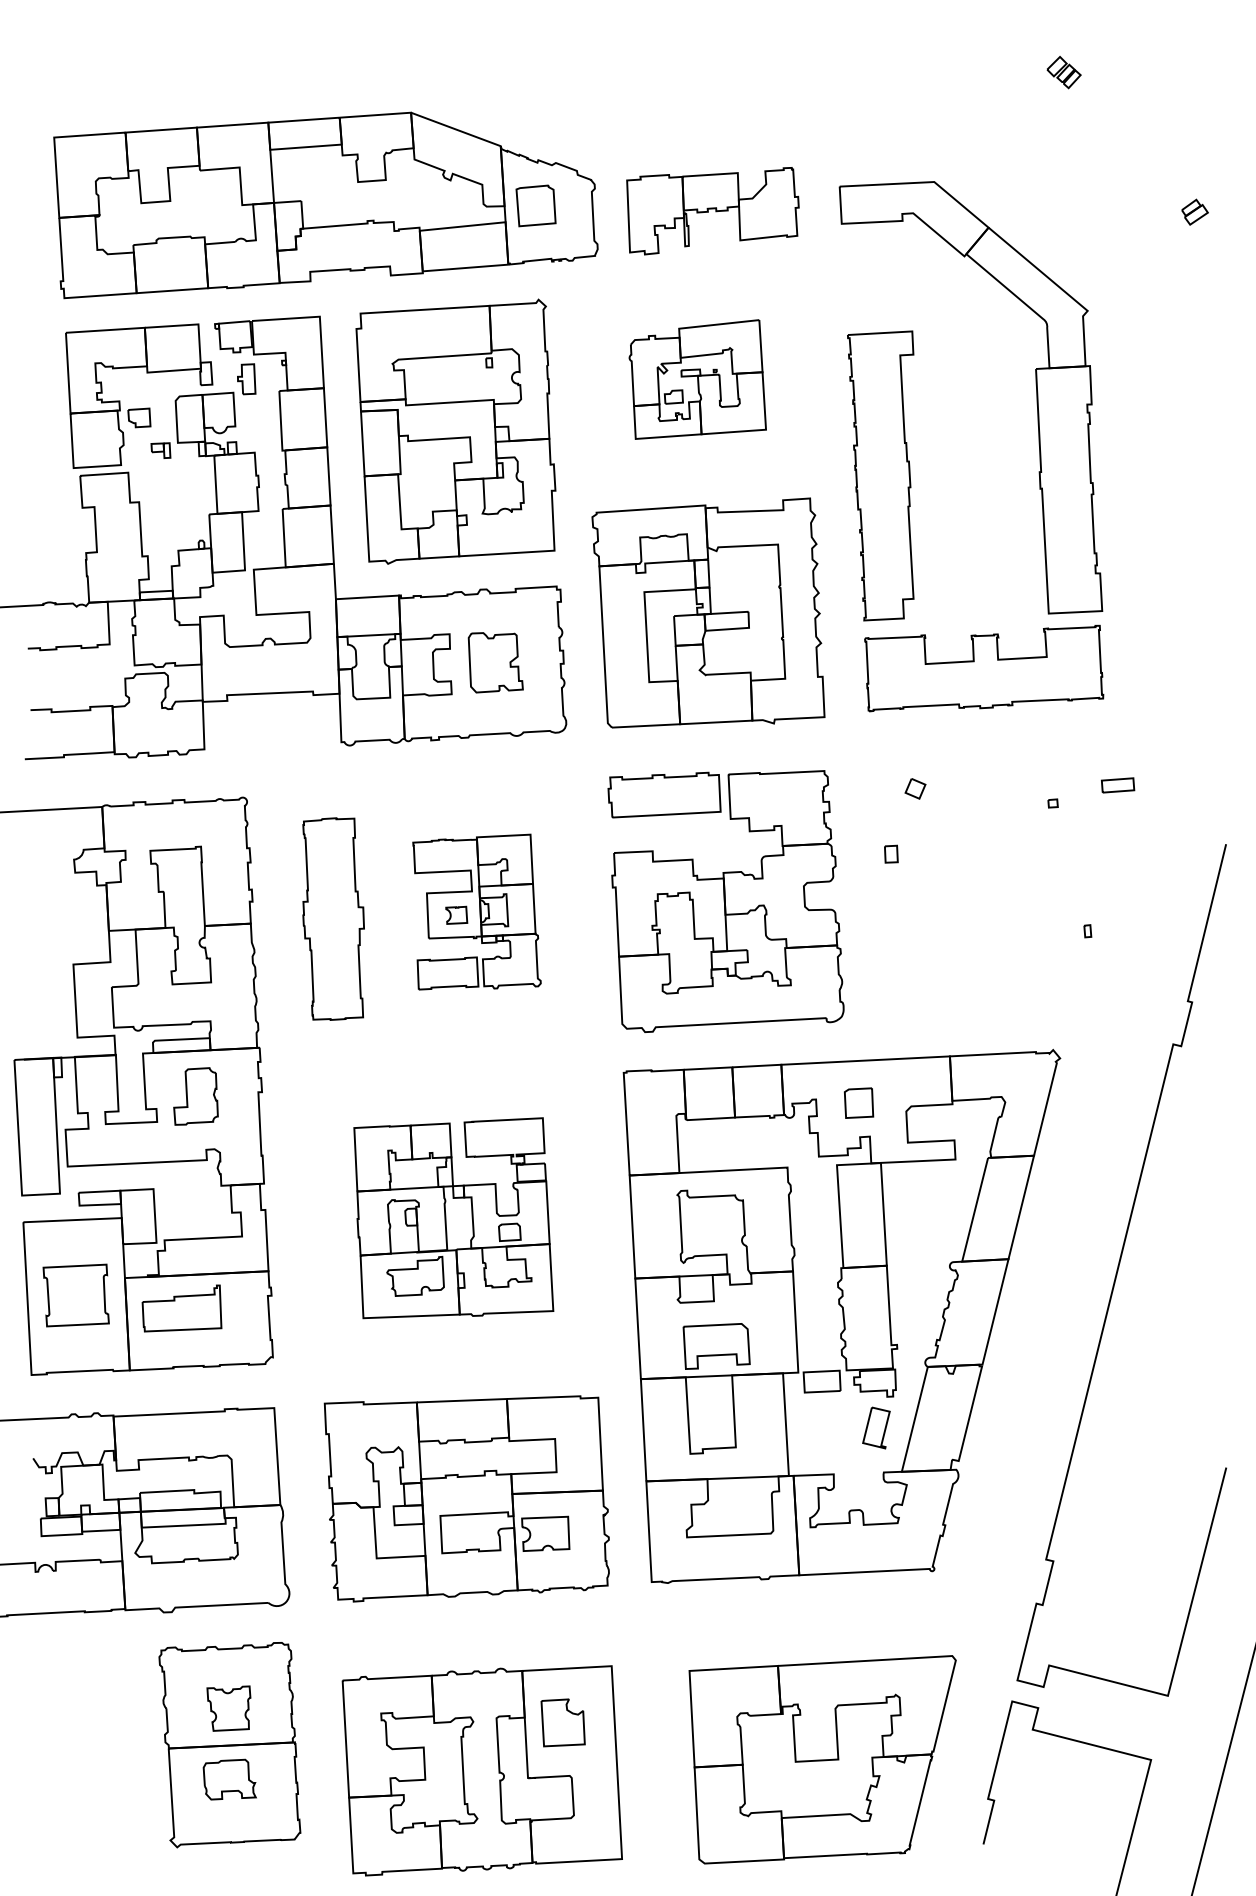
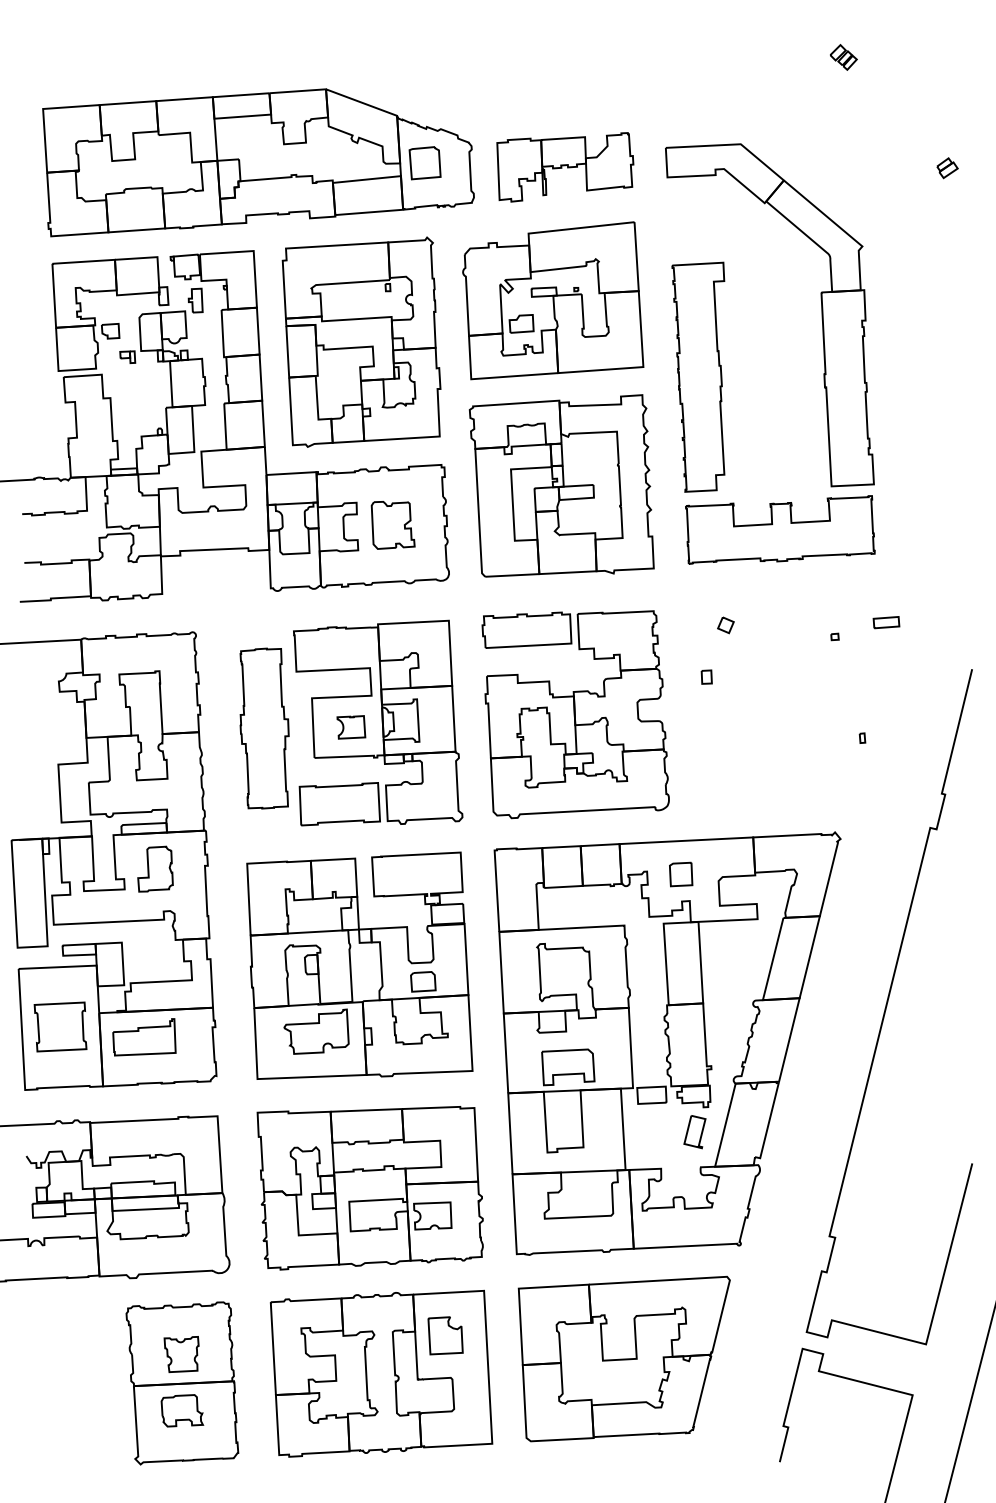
part: (698, 379) -> (553, 300), size x1.67
part: (477, 911) -> (378, 722), size x1.67
part: (453, 1217) -> (359, 965), size x1.43
part: (821, 1759) -> (623, 1358), moved
part: (482, 1770) -> (381, 1373), moved

